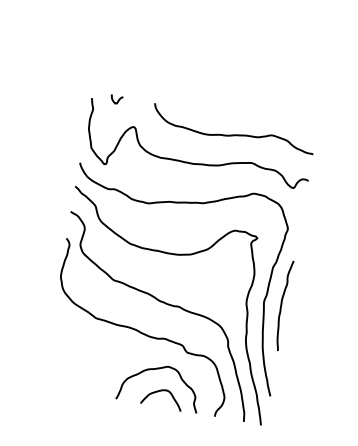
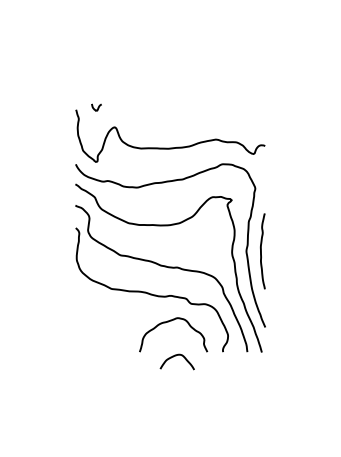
curve: (232, 133) -> (196, 118), removed
curve: (162, 391) -> (176, 356), moved

